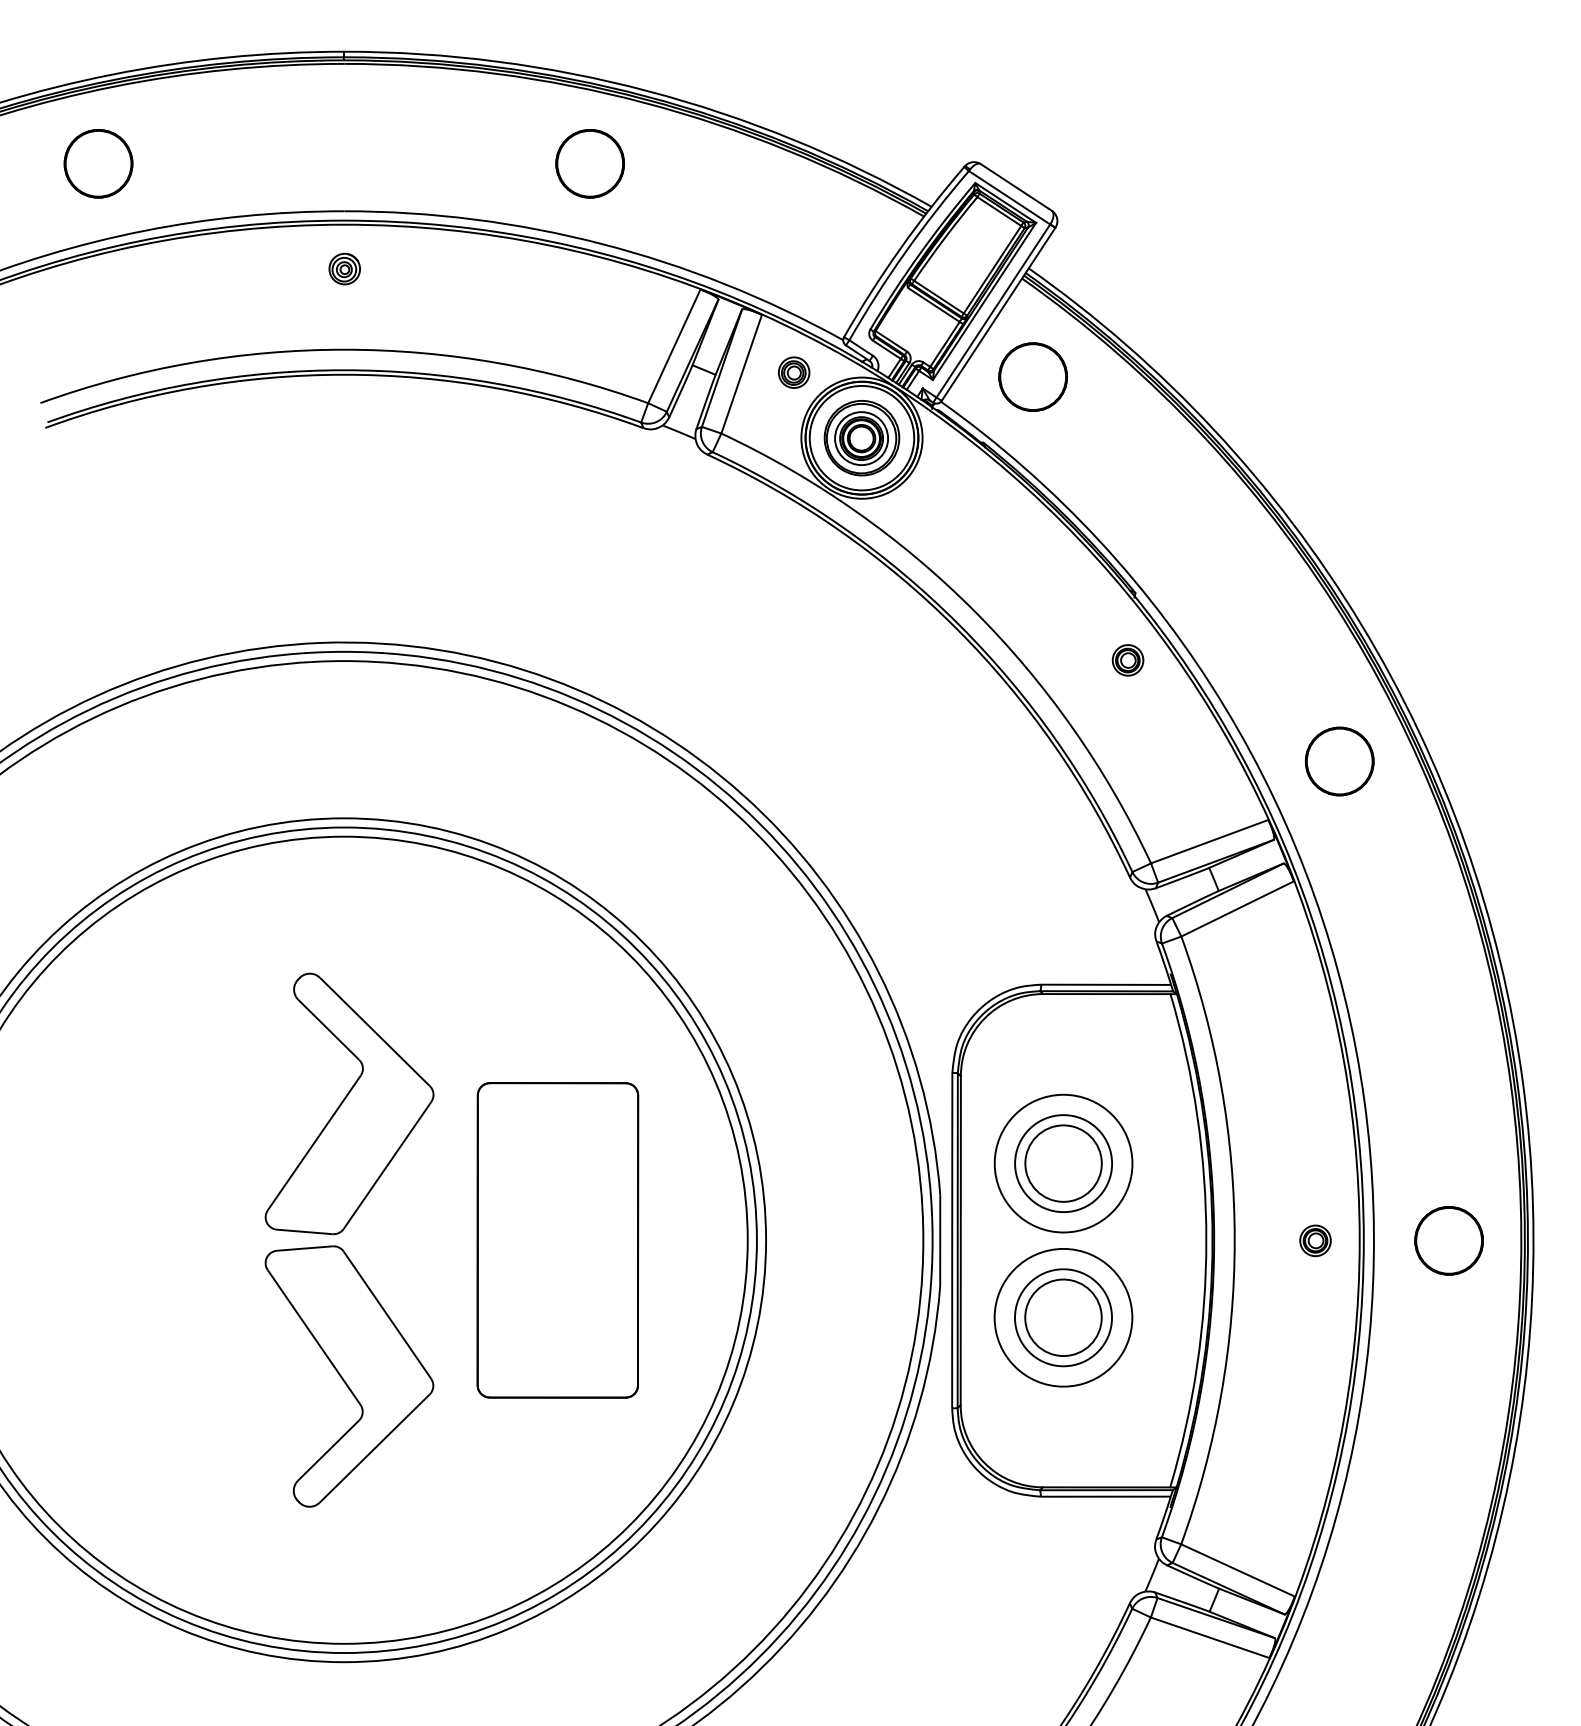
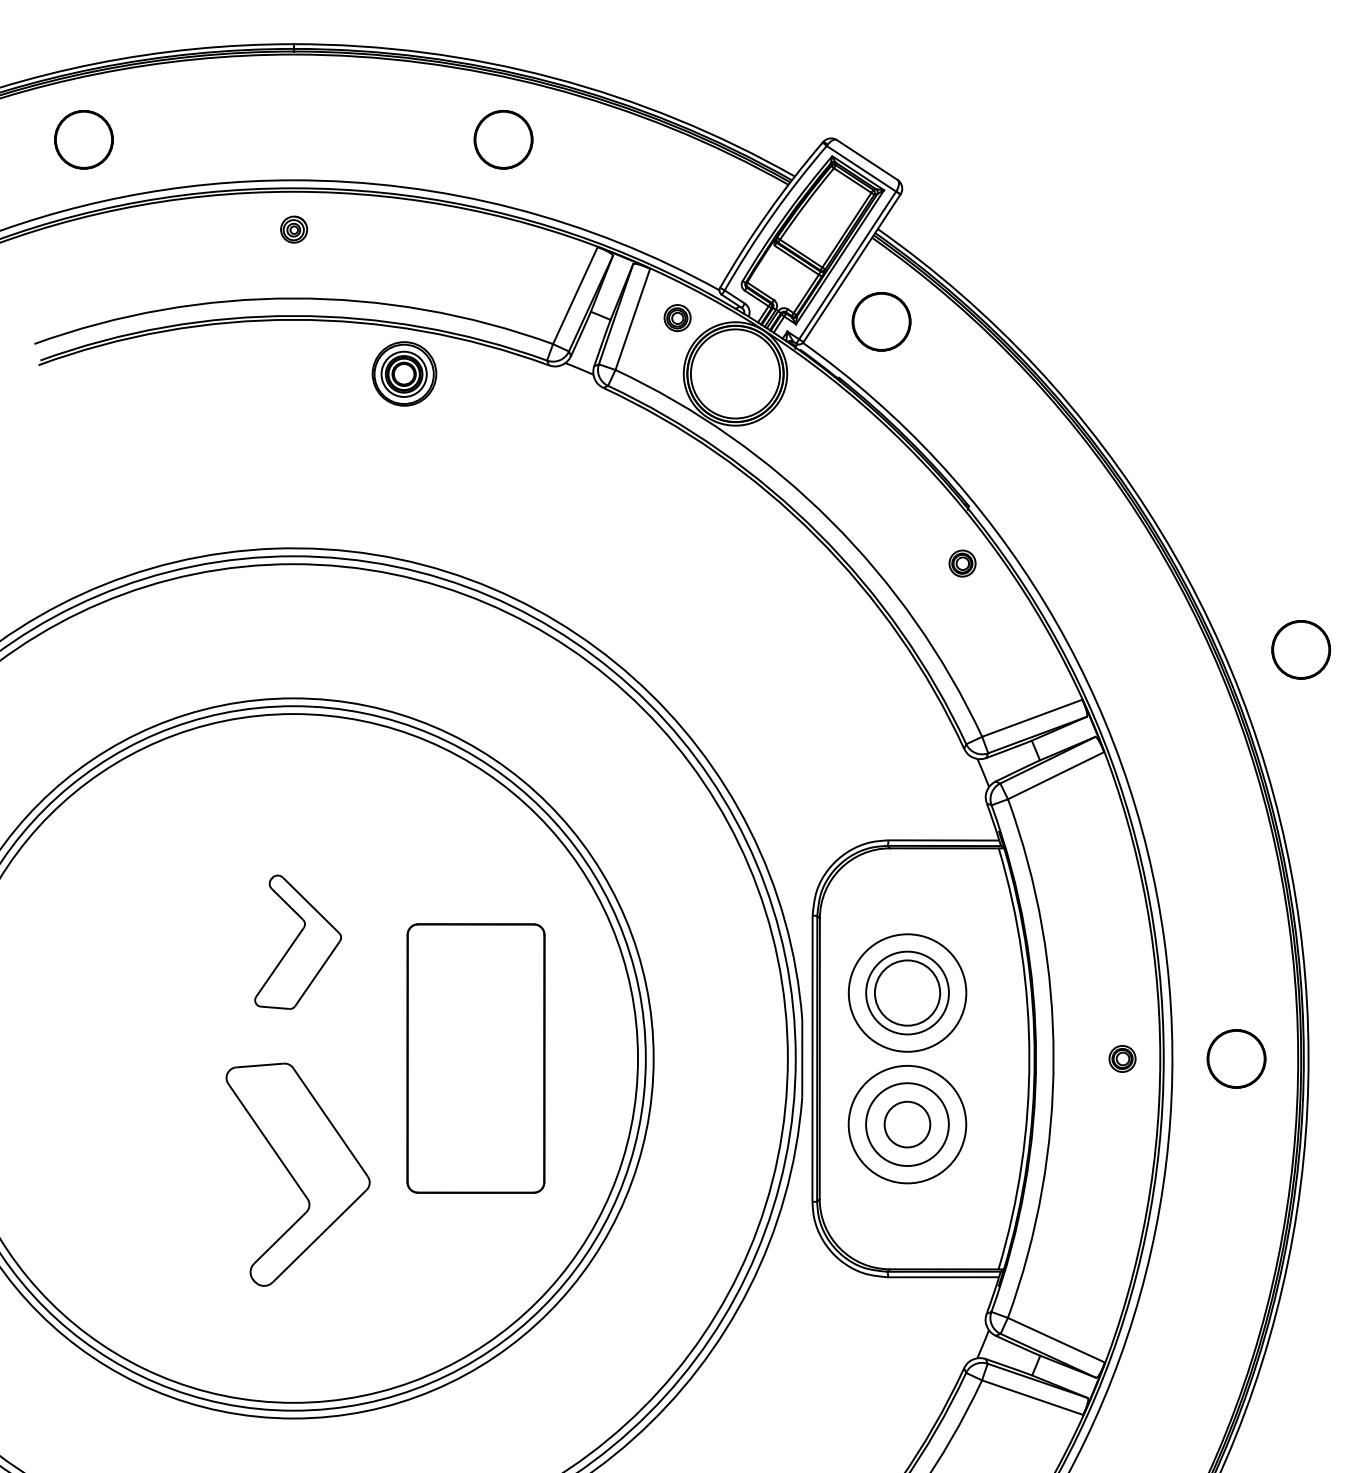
part: (861, 437) -> (404, 373), moved
part: (1340, 761) -> (1301, 649), moved
part: (348, 1104) -> (297, 942), size x0.6
circle: (1063, 1317) -> (907, 1124), size x0.7

